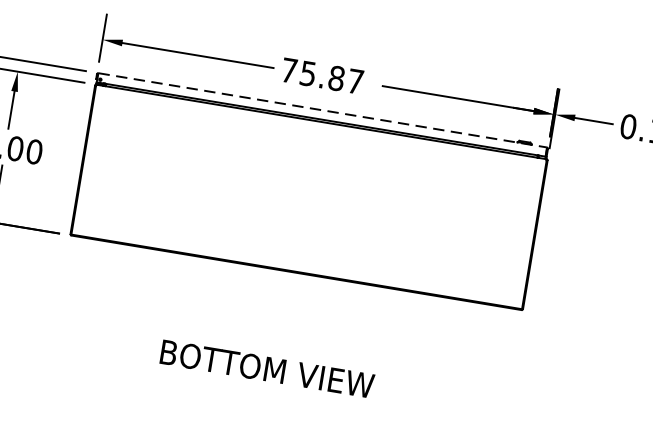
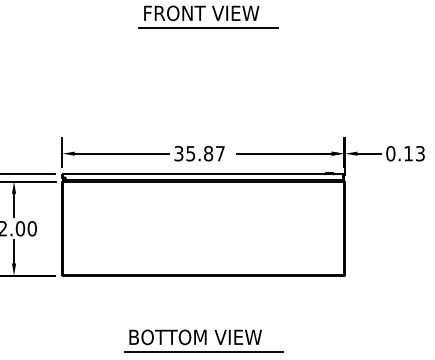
text: (288, 70) -> (178, 153), 75.87 -> 35.87
line: (323, 110) -> (203, 174), dashed -> solid
line: (275, 395) -> (203, 352), added

